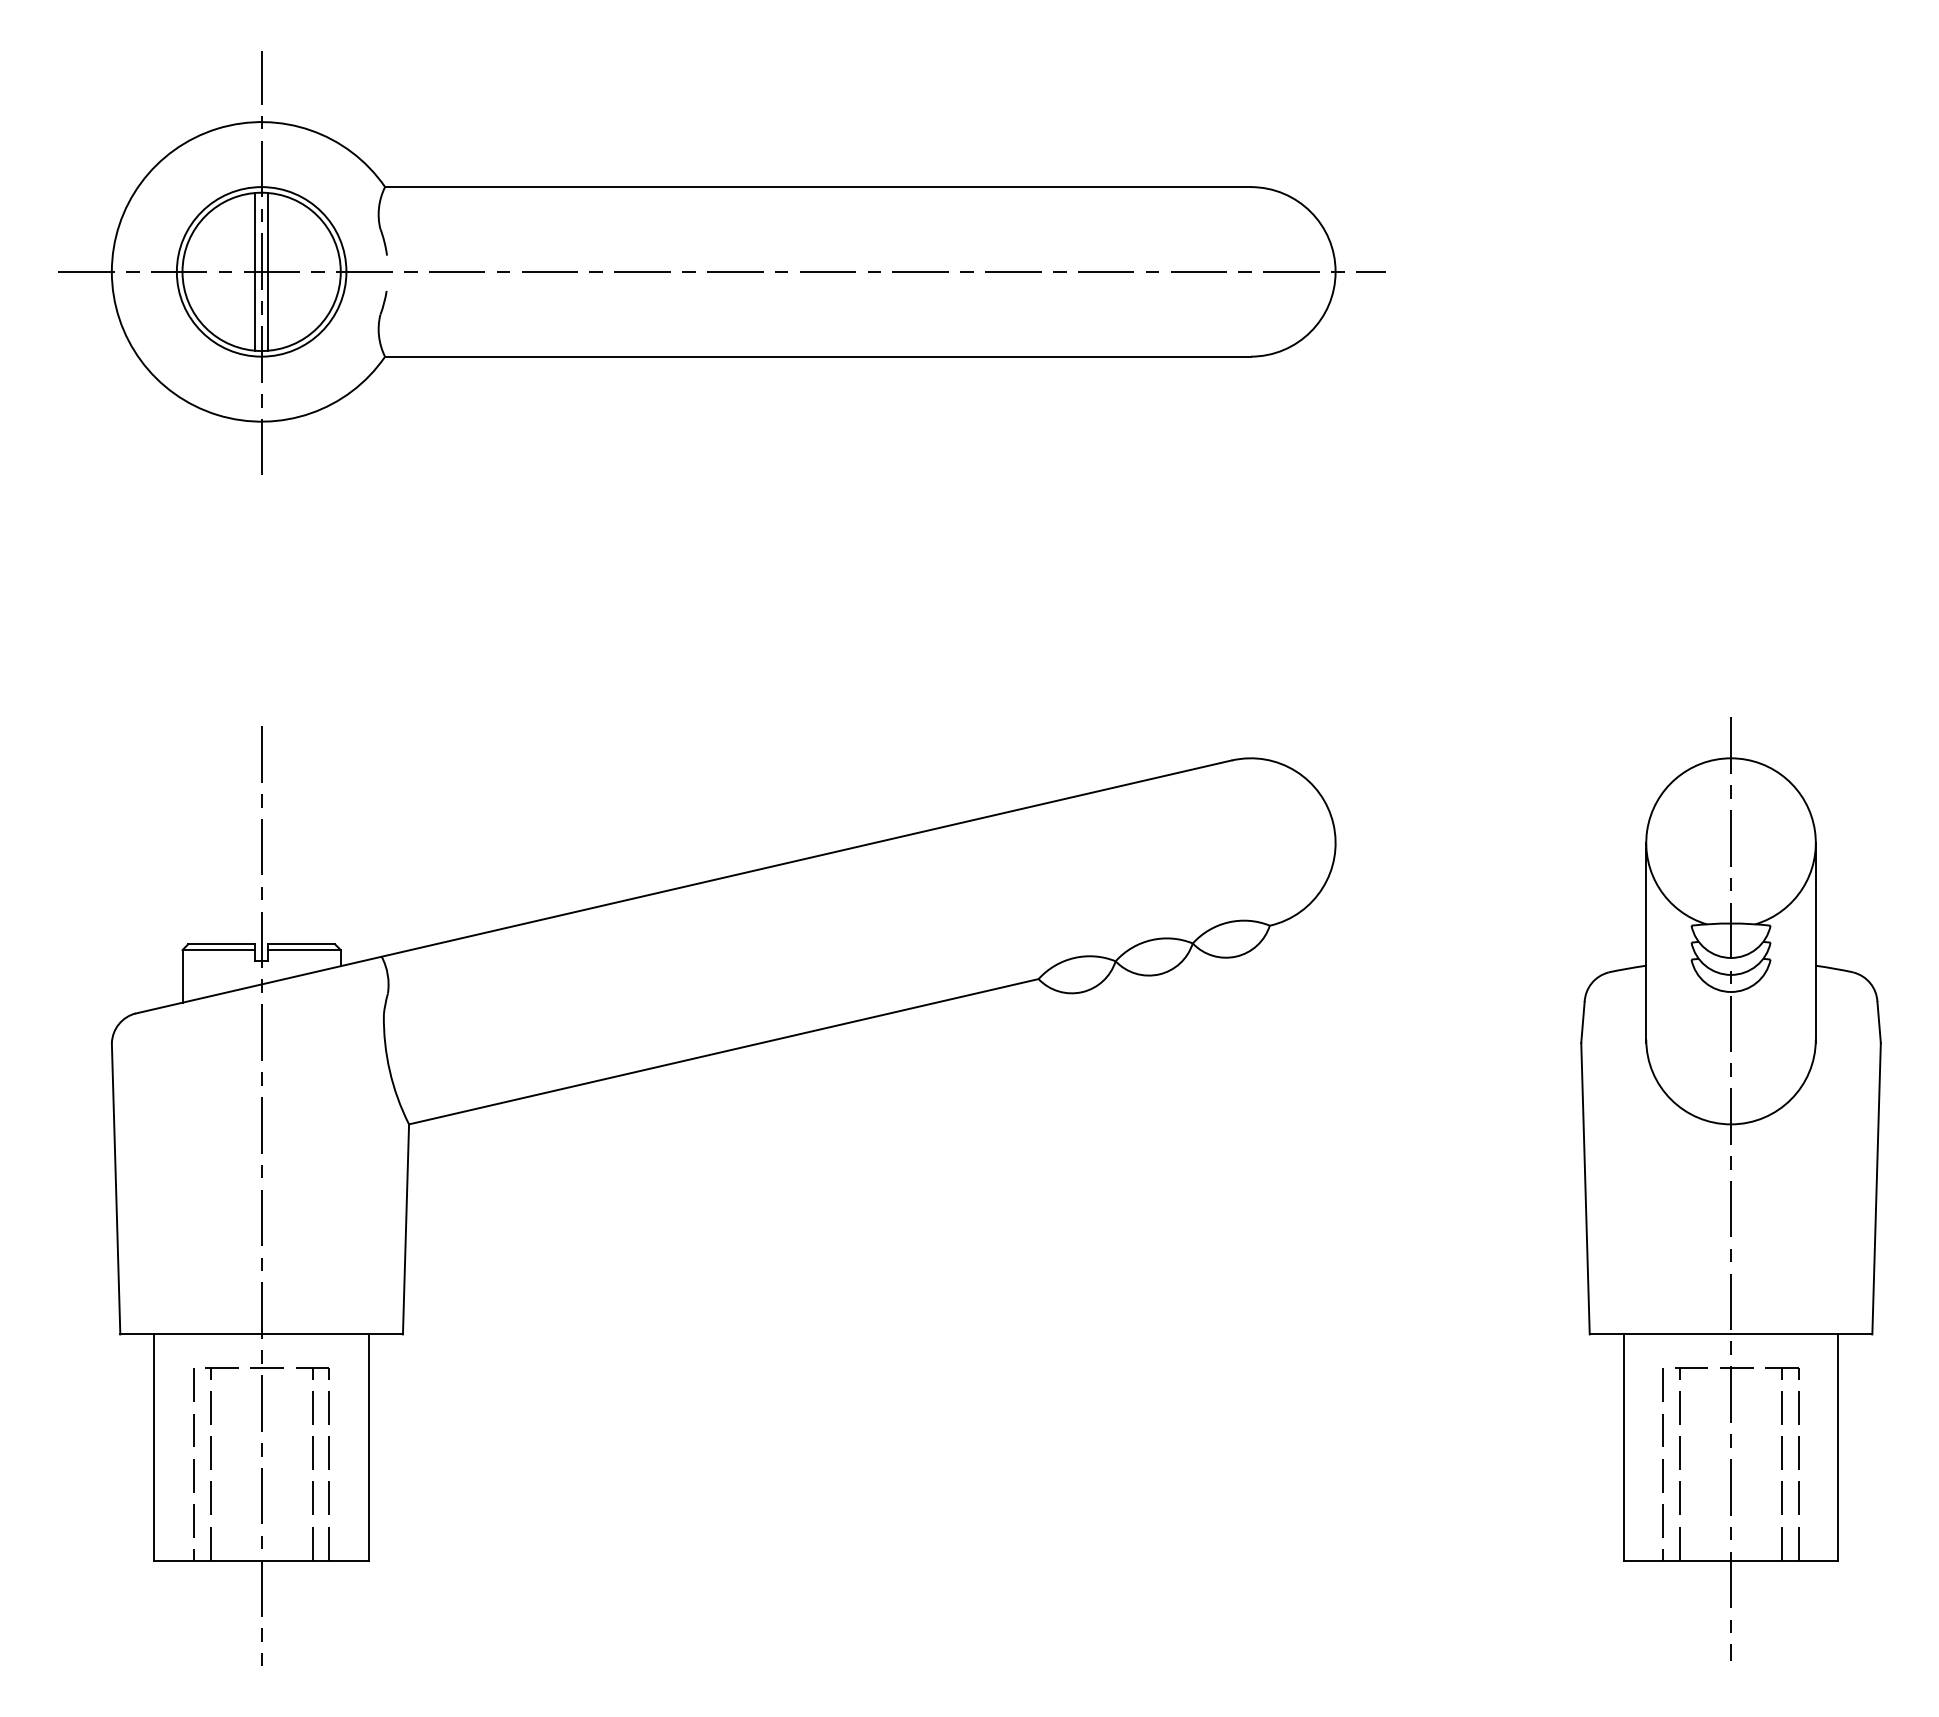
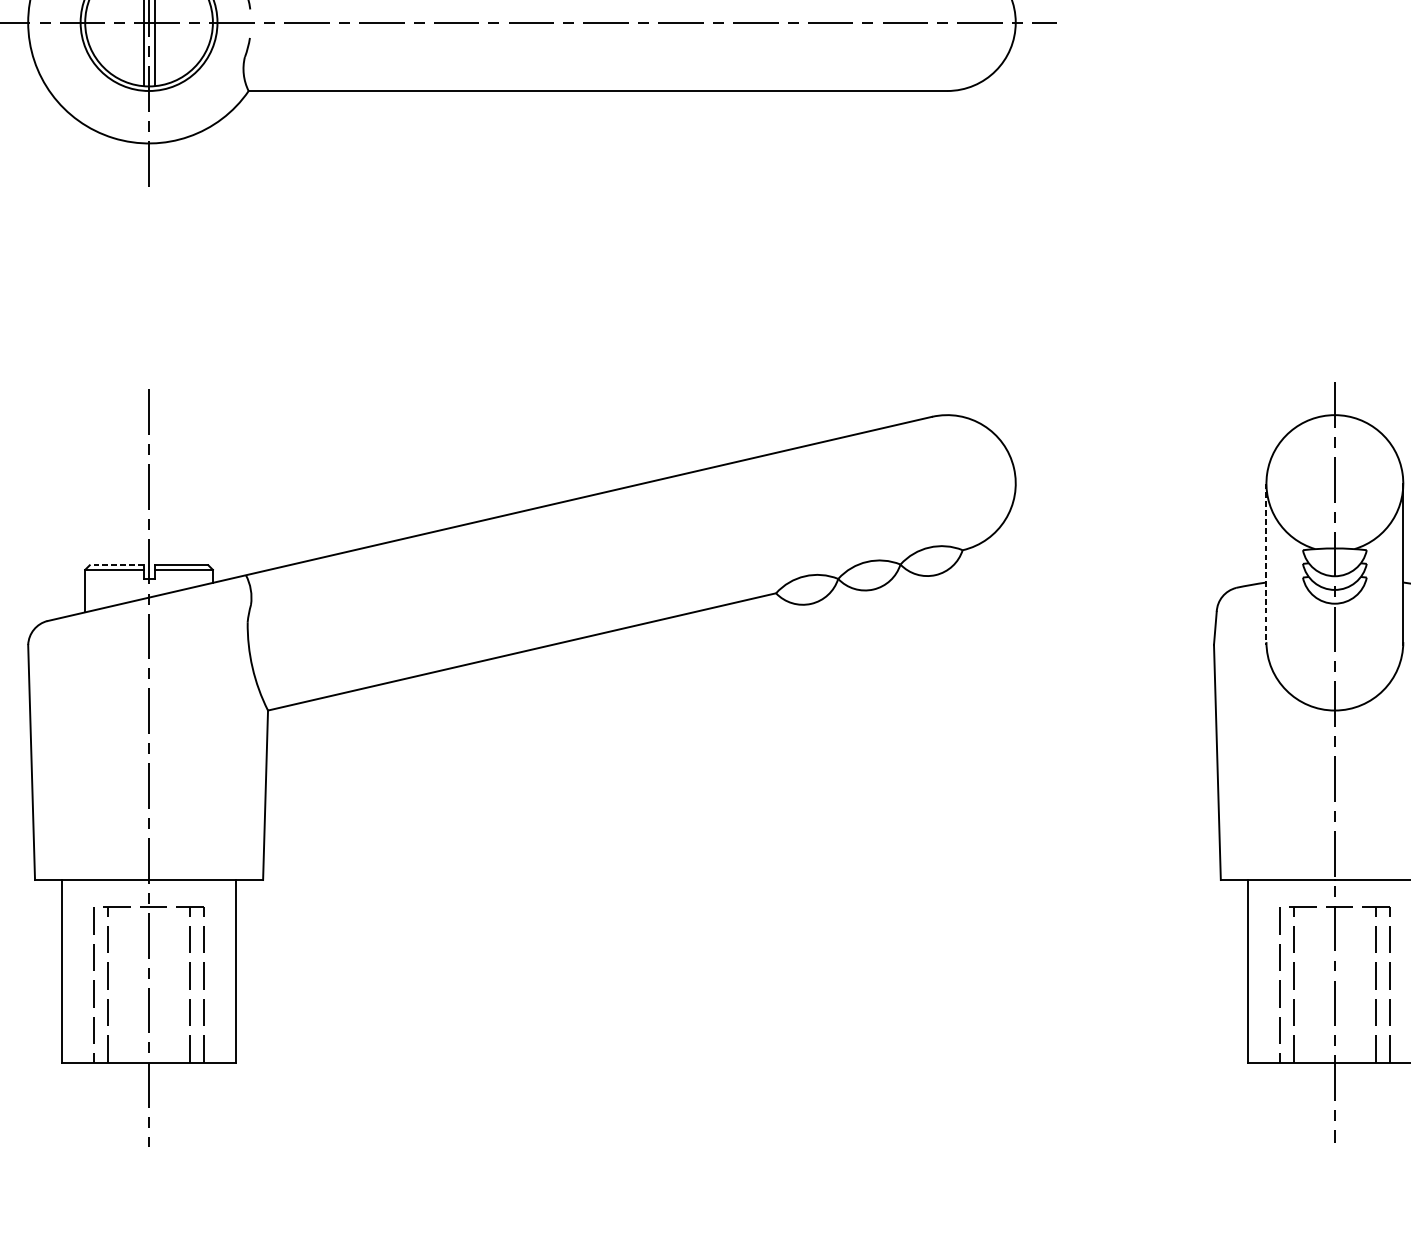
line: (1646, 943) -> (1266, 564), solid -> dashed
line: (221, 944) -> (116, 565), solid -> dashed

